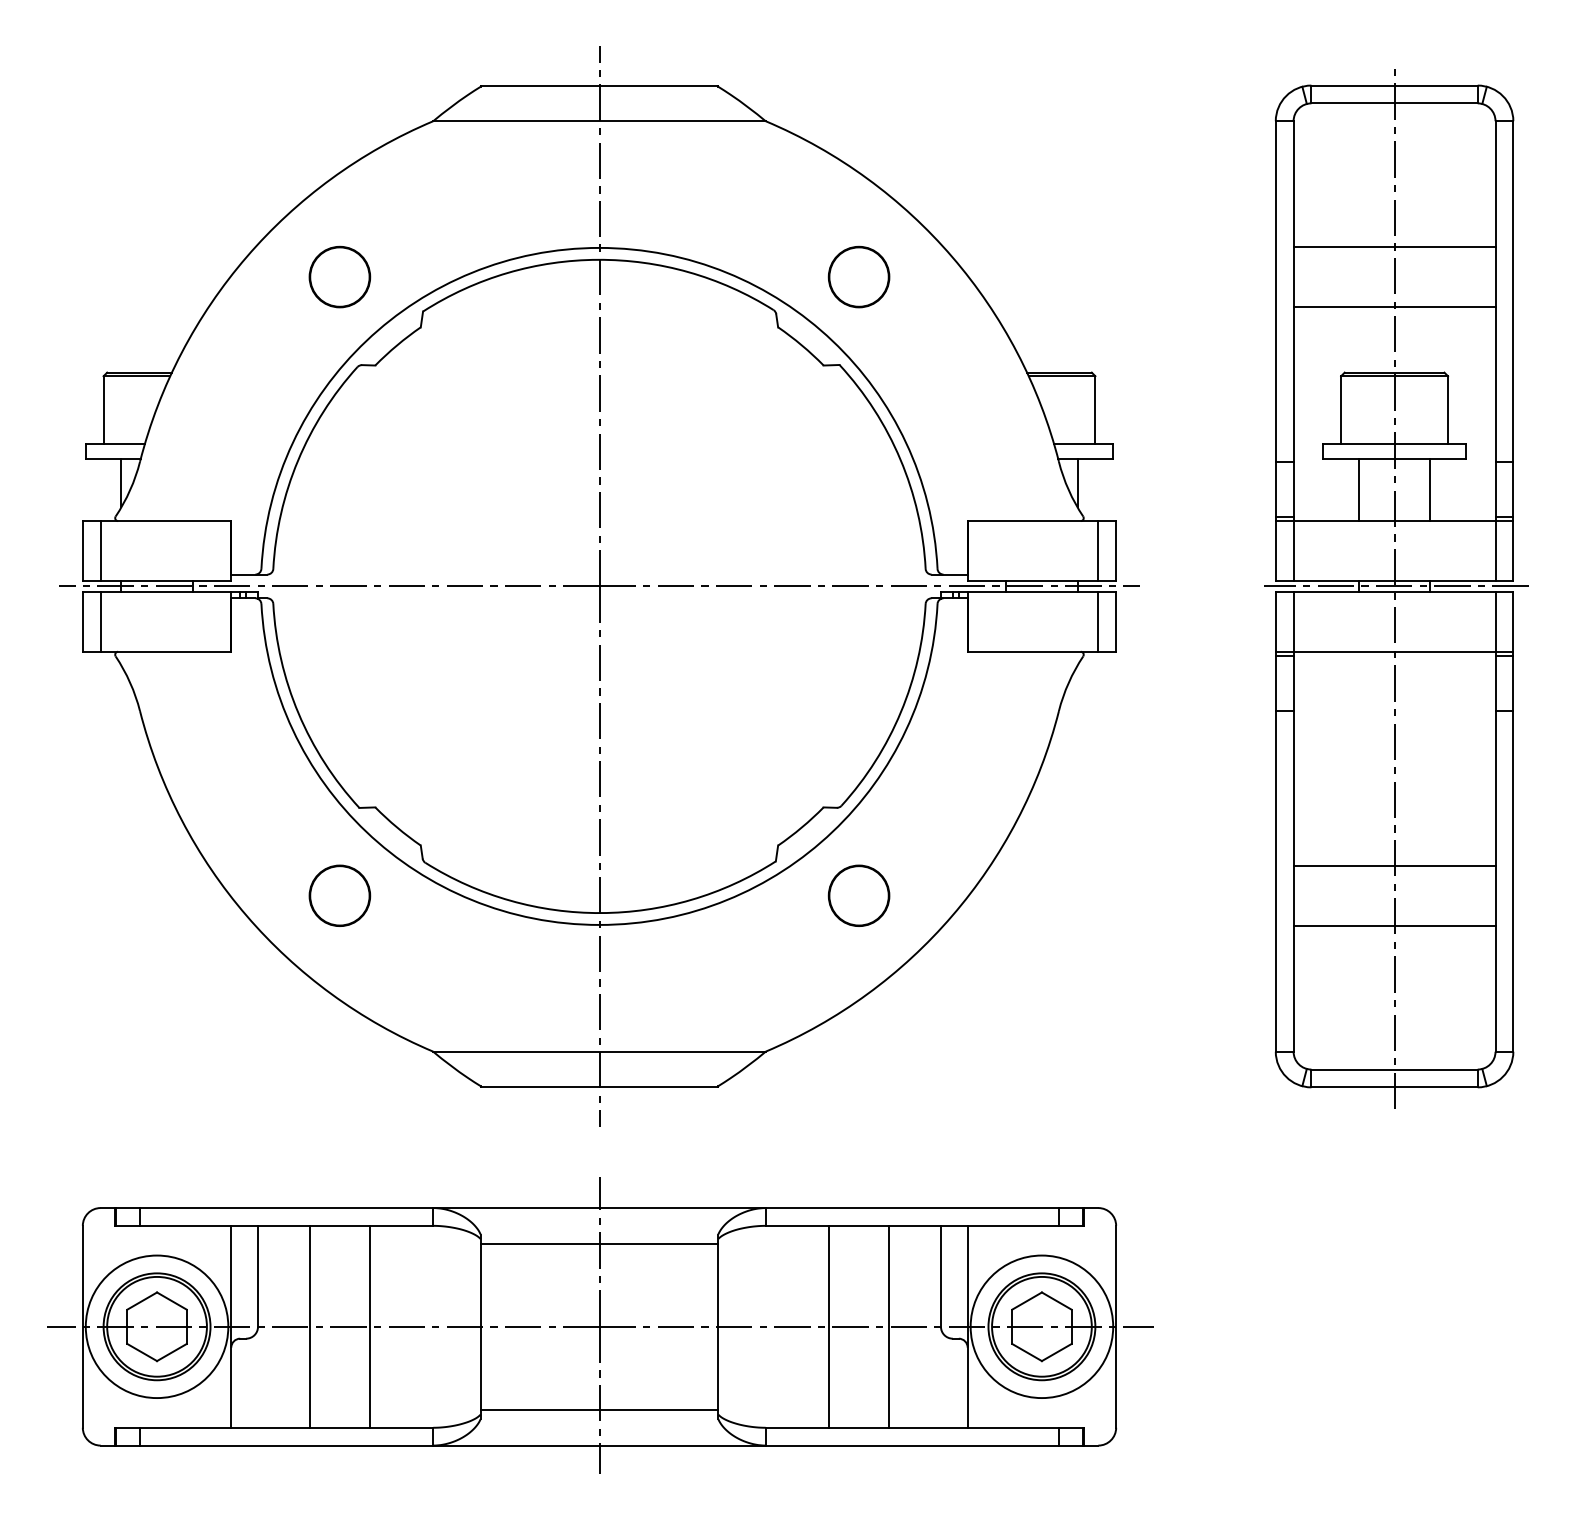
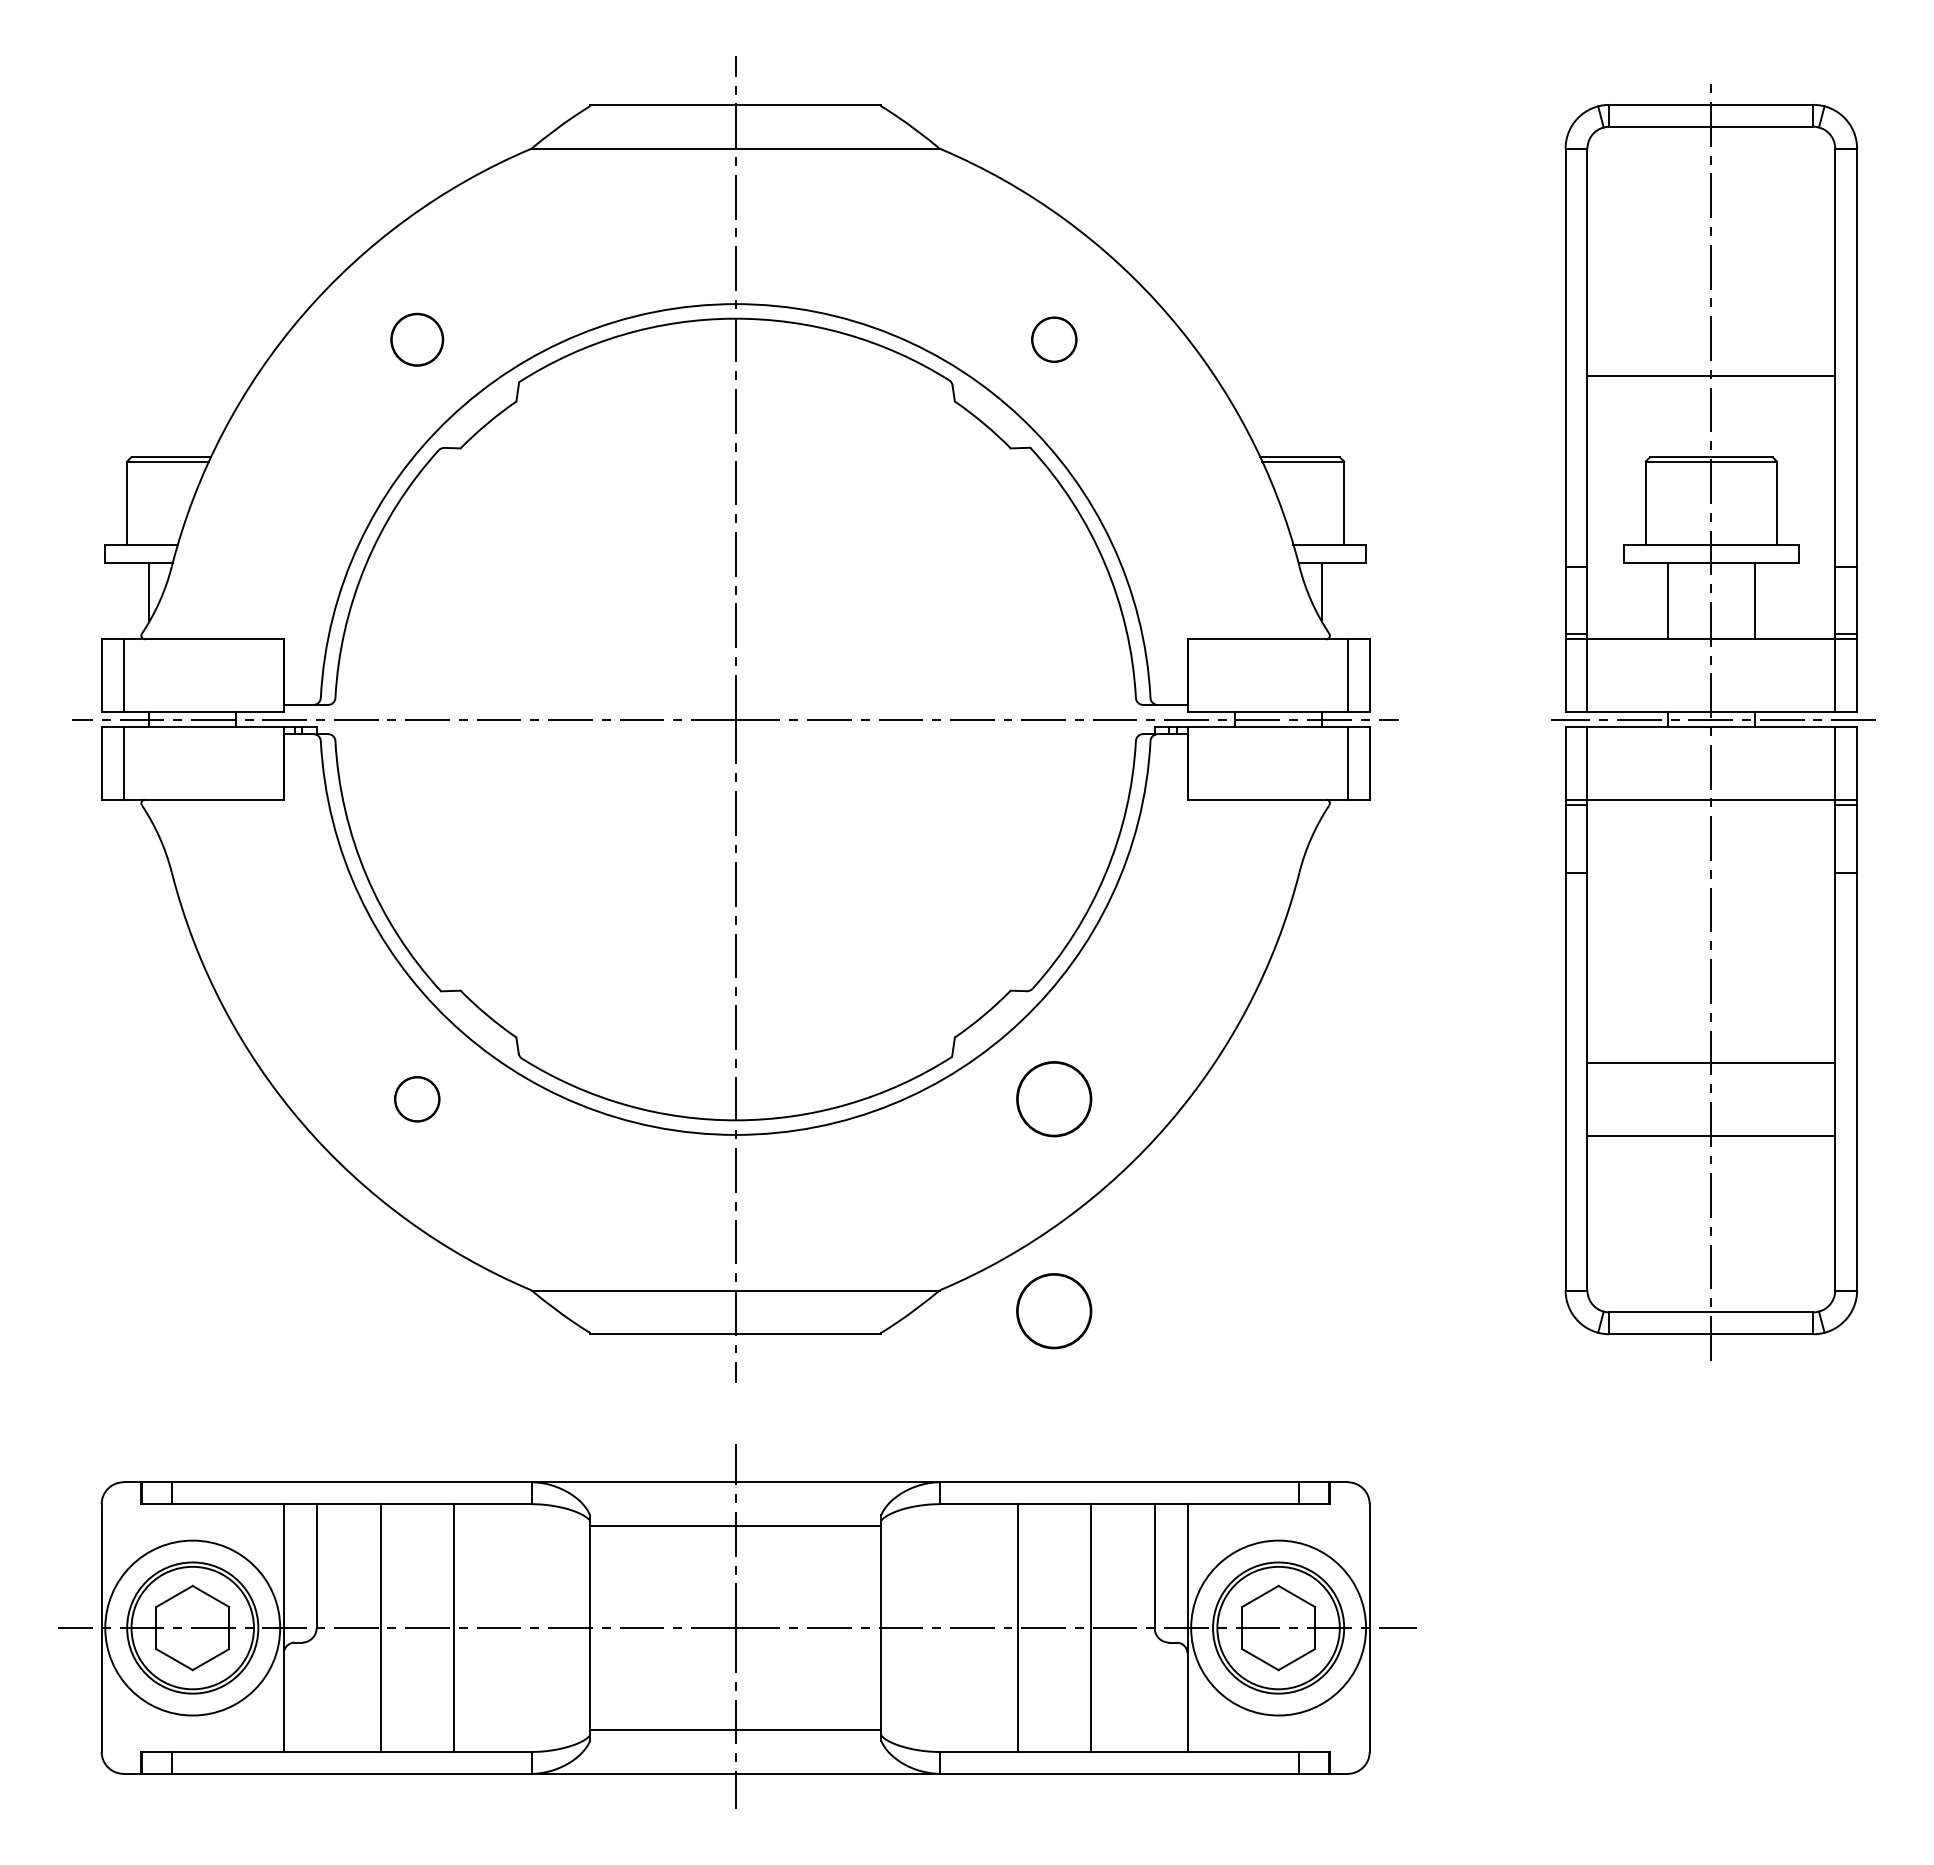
line: (1394, 247) -> (1711, 303), removed
part: (340, 276) -> (417, 339), size x0.7
circle: (859, 276) -> (1054, 339), size x0.6
circle: (340, 896) -> (417, 1099), size x0.6
circle: (859, 1068) -> (1054, 1311), added

